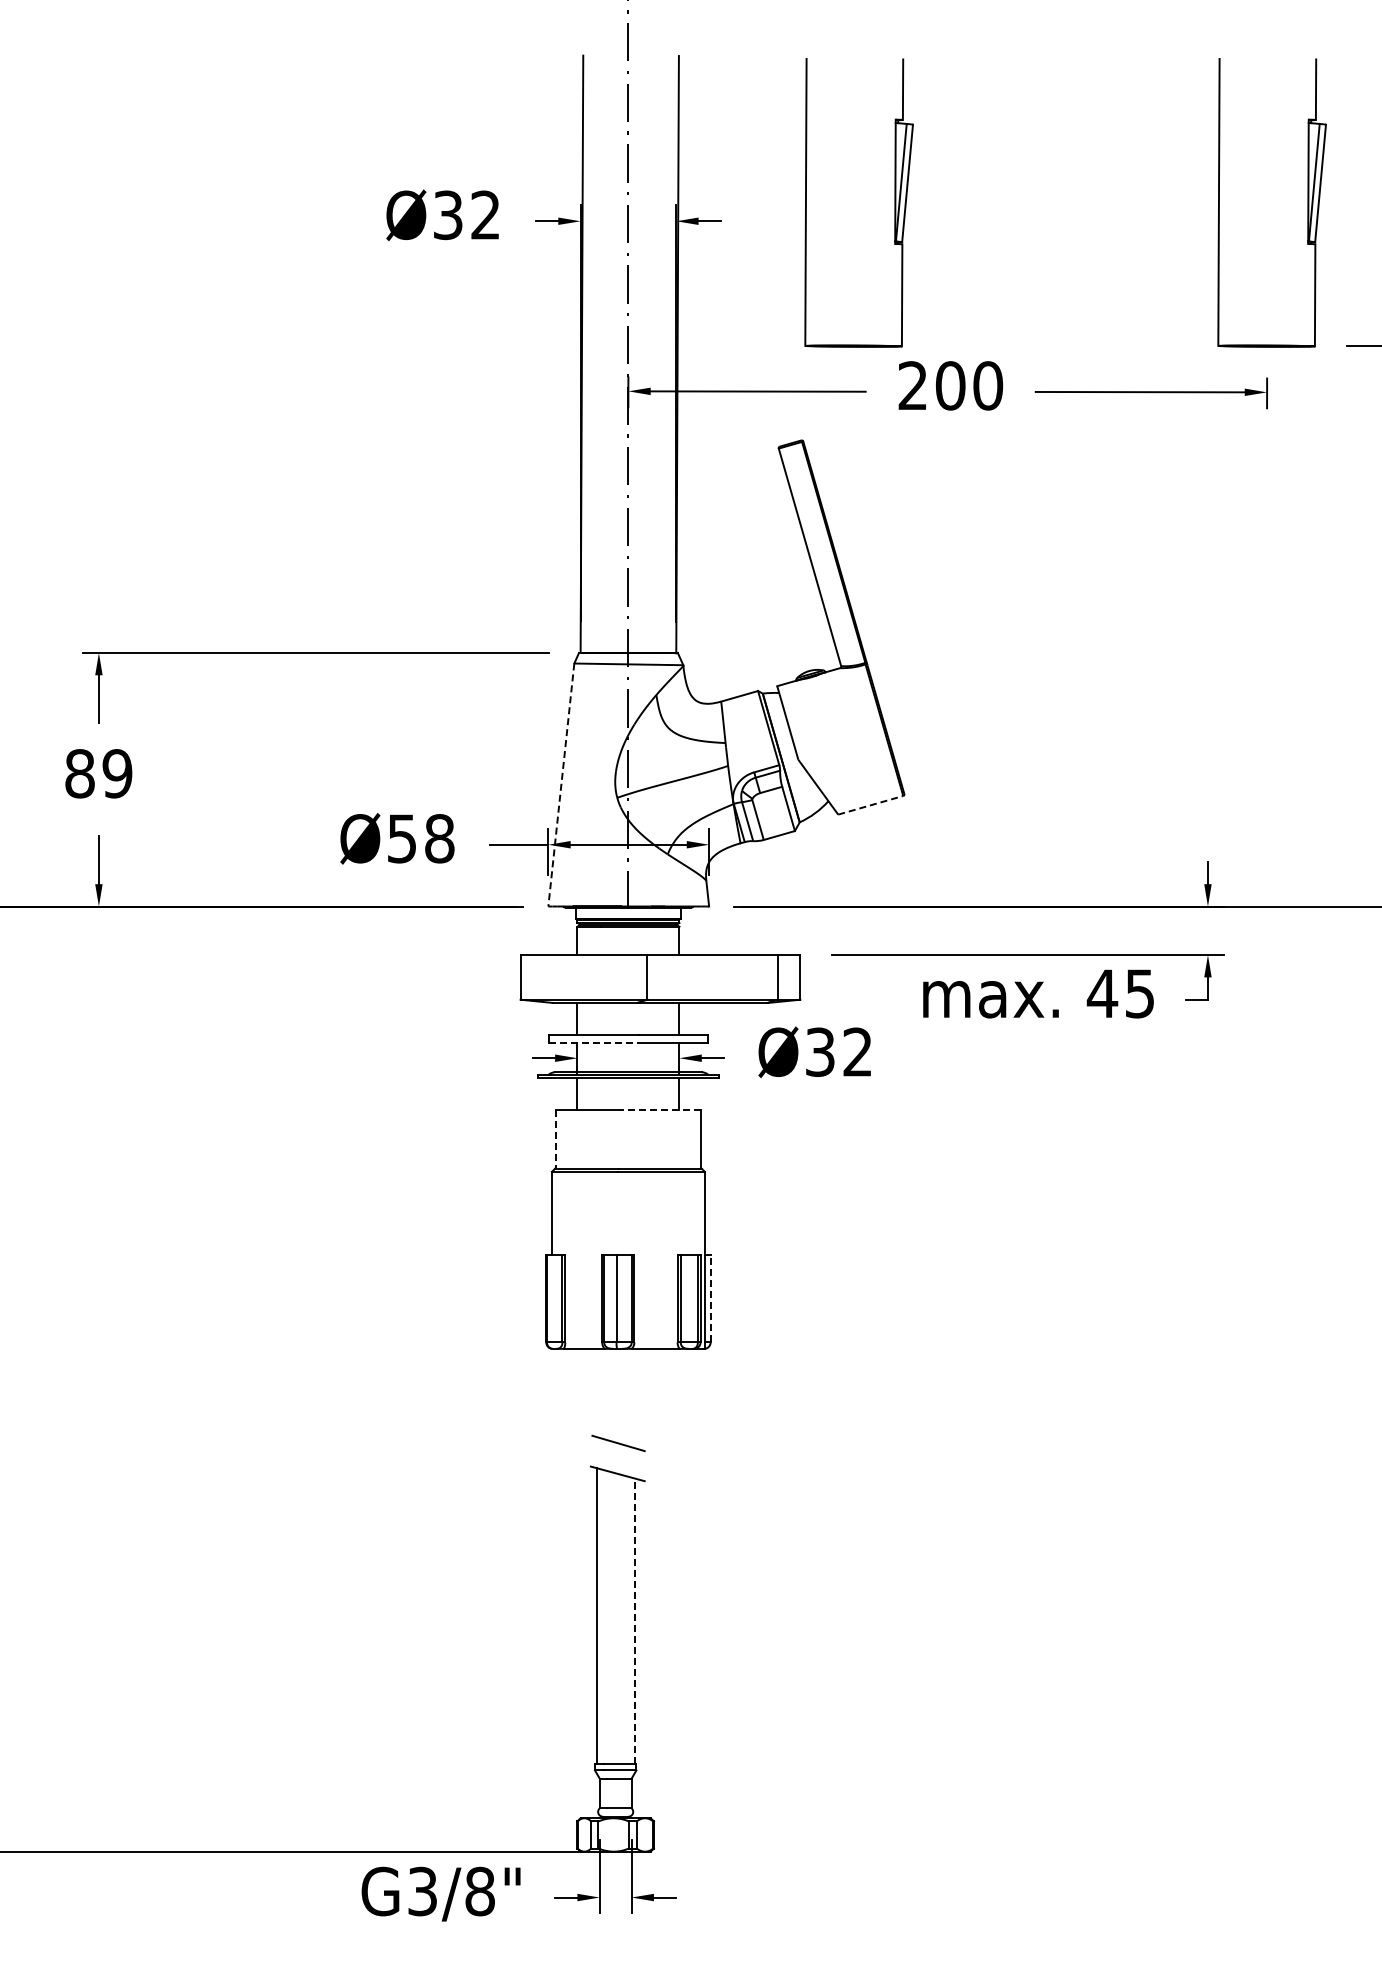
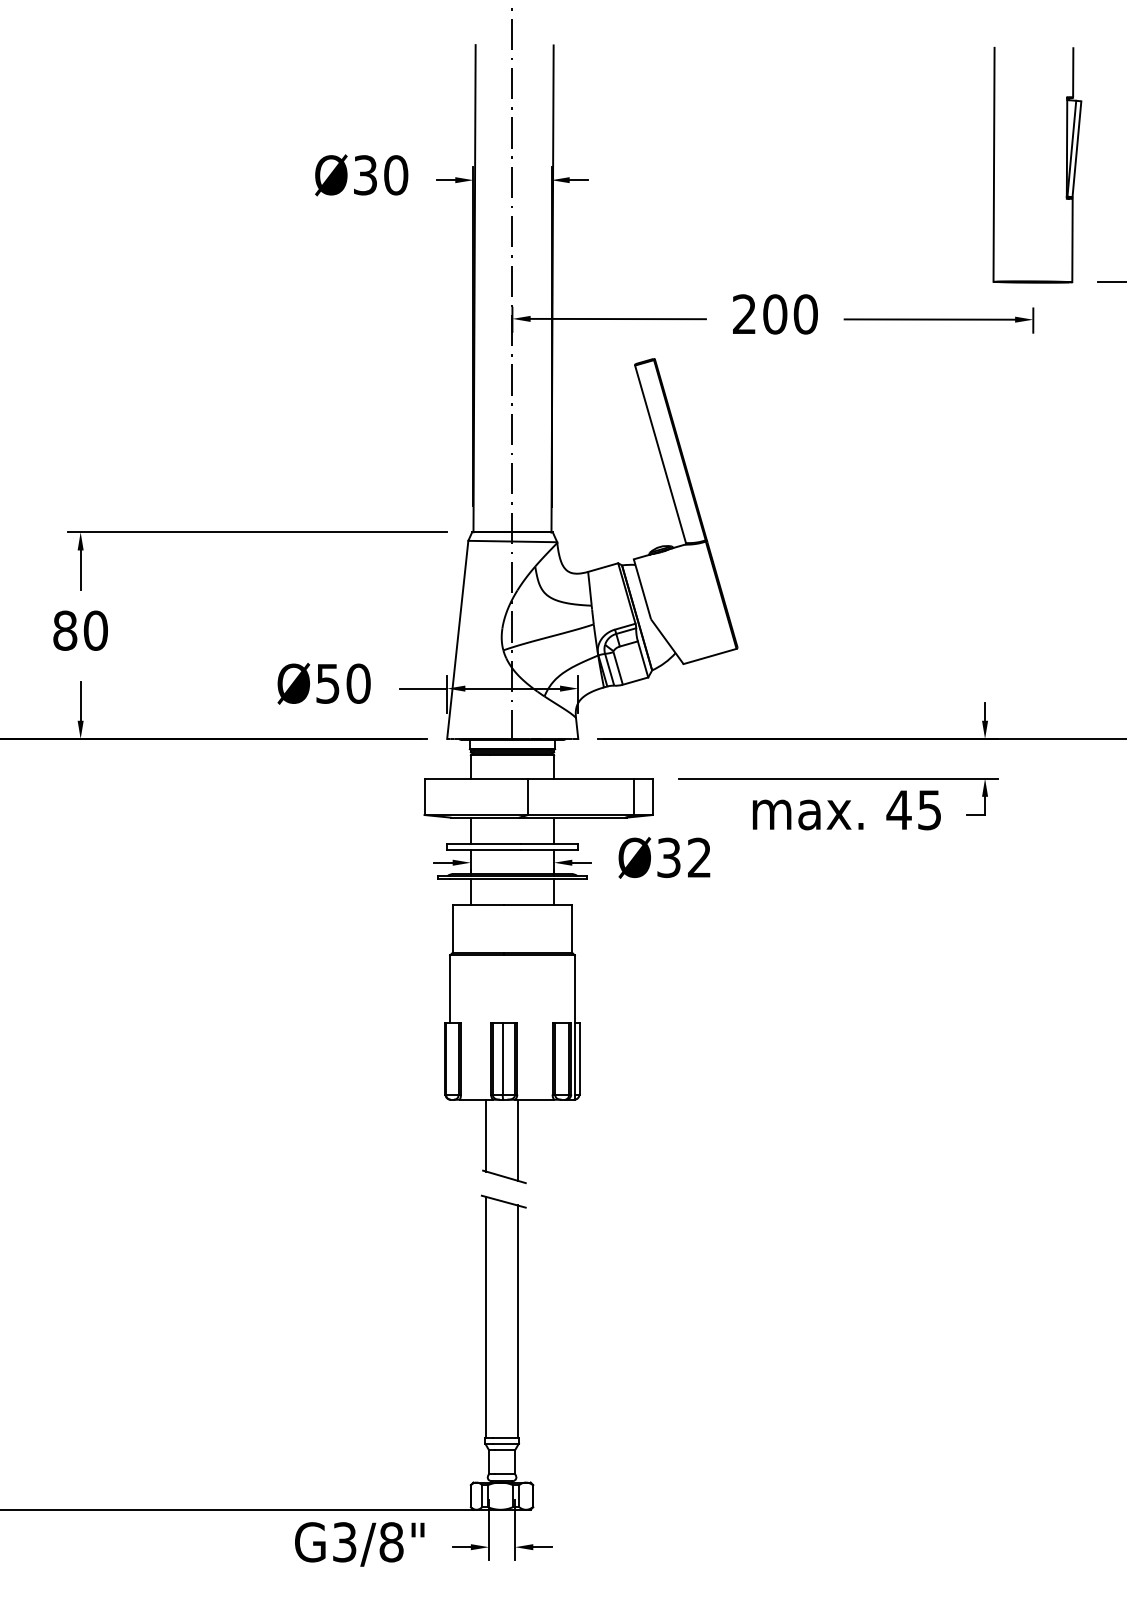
part: (894, 202) -> (729, 164), removed
text: (485, 215) -> (395, 175), Ø32 -> Ø30
text: (117, 773) -> (95, 630), 89 -> 80
line: (561, 785) -> (457, 640), dashed -> solid
line: (870, 805) -> (709, 656), dashed -> solid
text: (439, 838) -> (358, 683), Ø58 -> Ø50
line: (594, 1042) -> (484, 849), dashed -> solid
line: (659, 1109) -> (537, 904), dashed -> solid
line: (556, 1139) -> (453, 929), dashed -> solid
line: (710, 1298) -> (579, 1058), dashed -> solid
line: (596, 1392) -> (486, 1135), added
line: (634, 1398) -> (517, 1140), added
line: (634, 1621) -> (517, 1322), dashed -> solid

